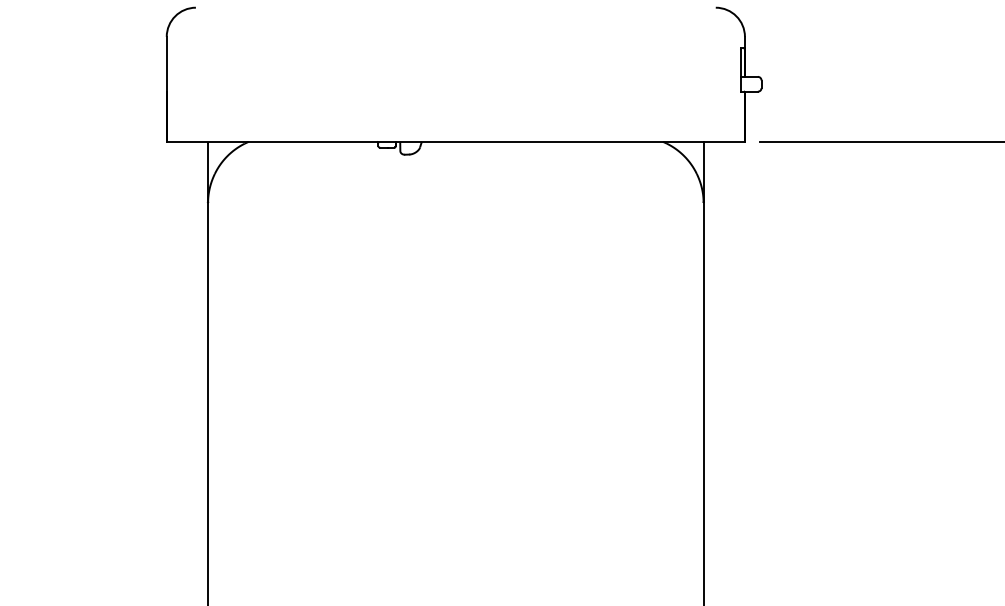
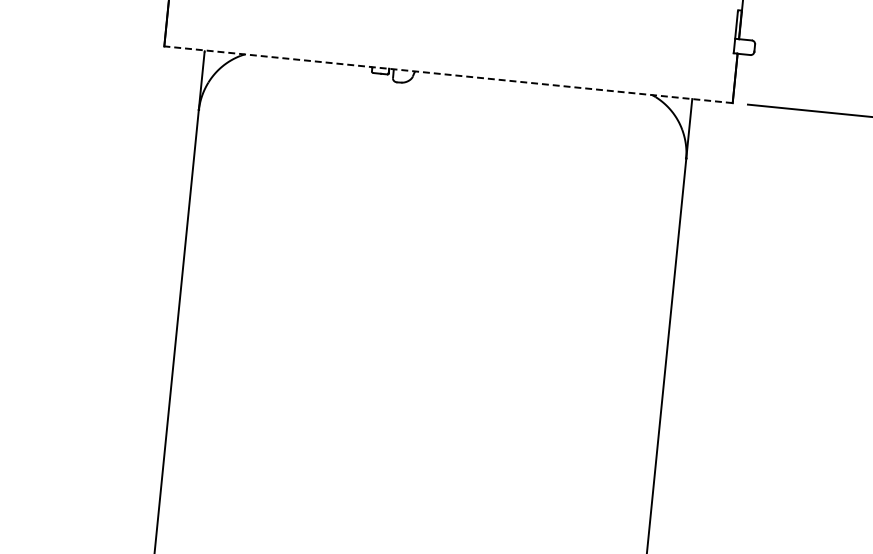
line: (455, 141) -> (448, 74), solid -> dashed

